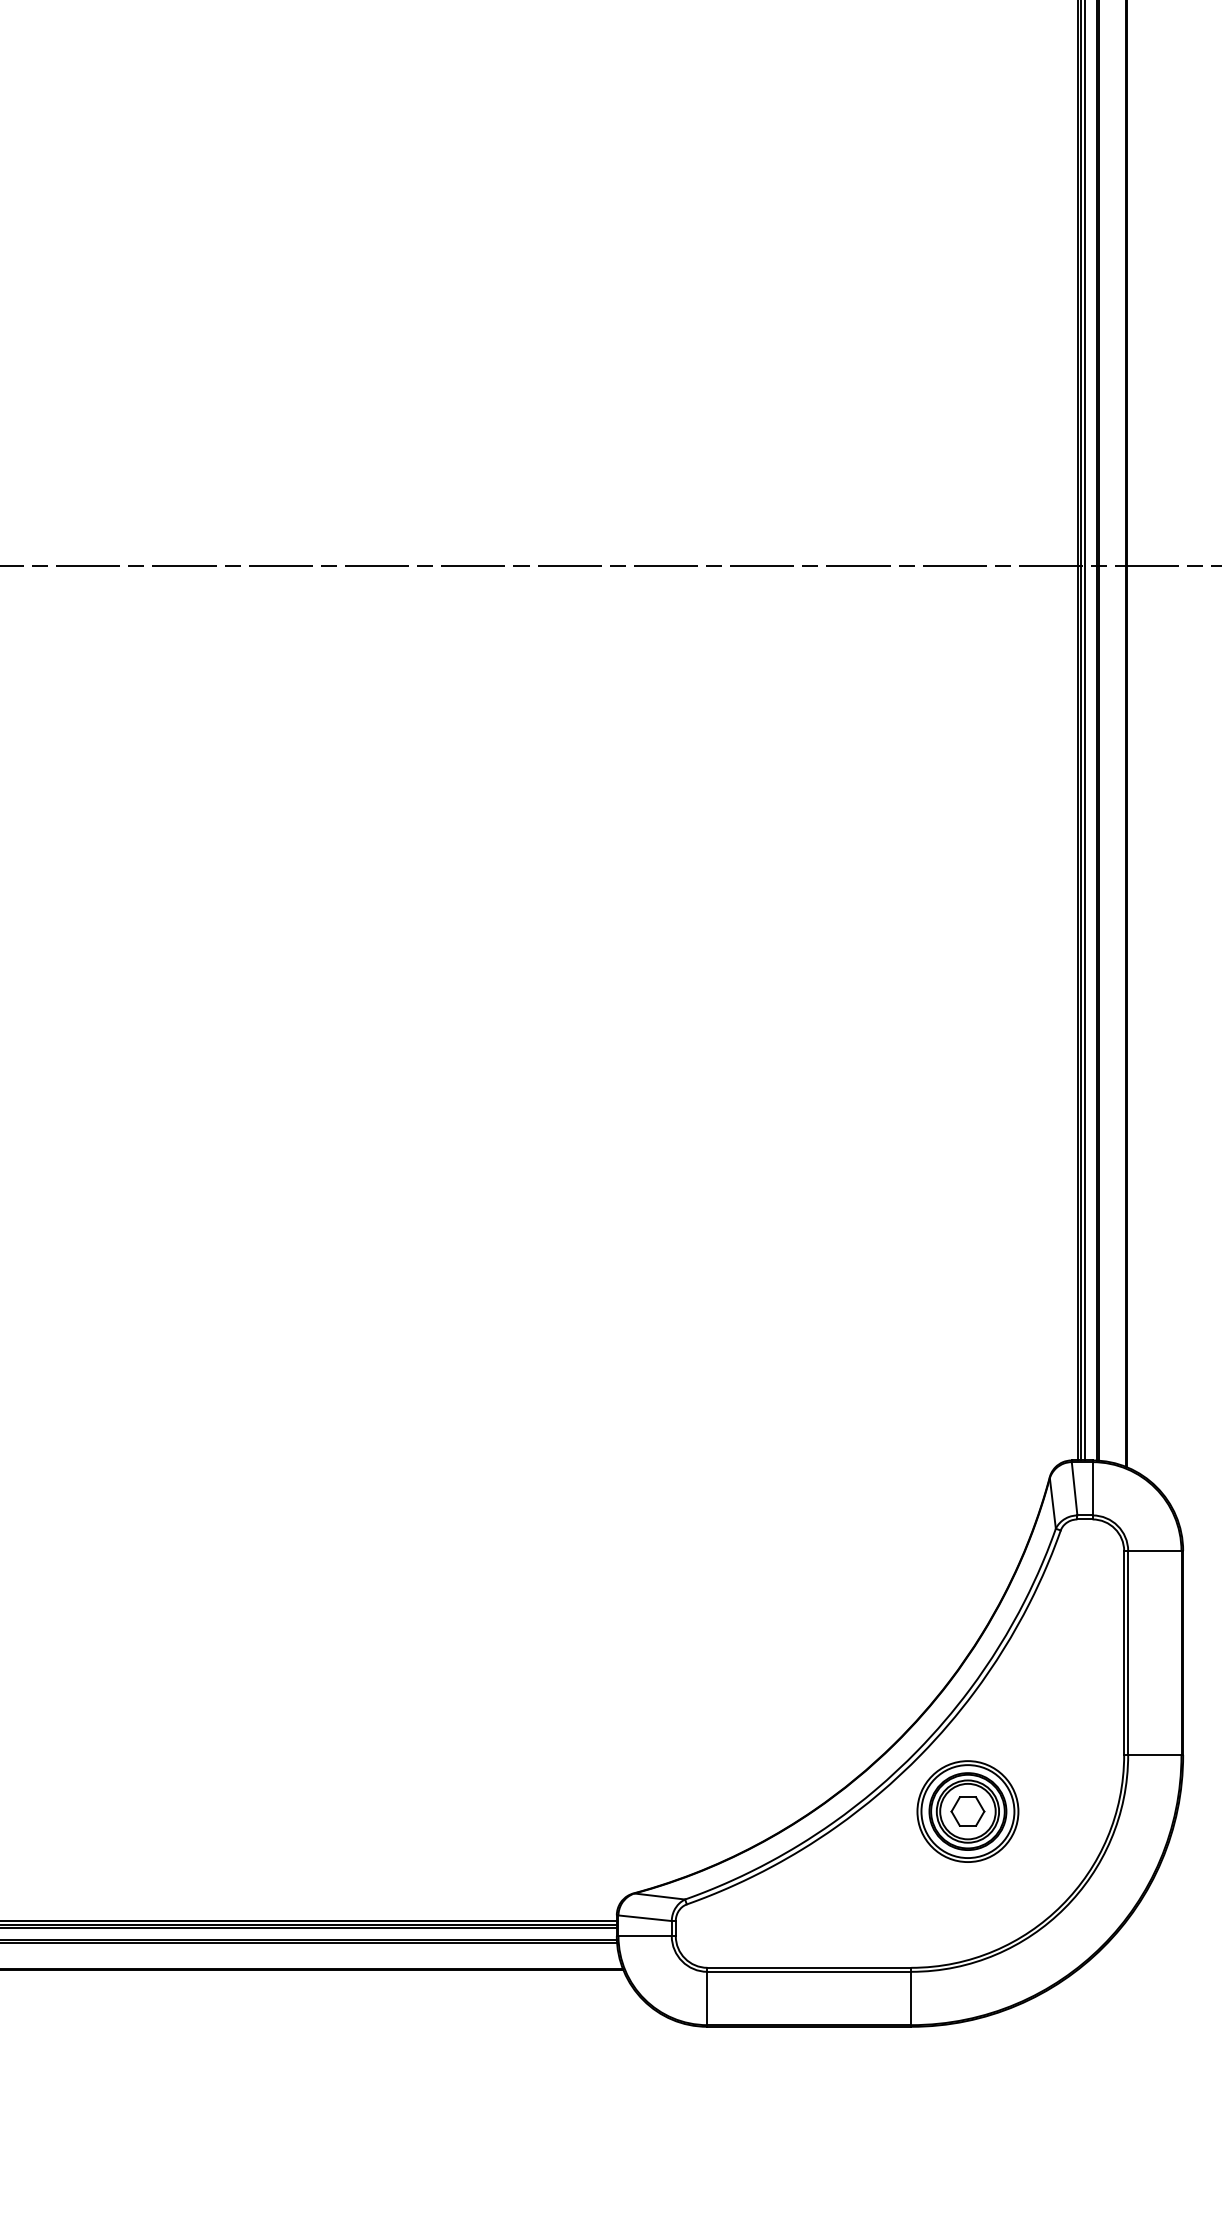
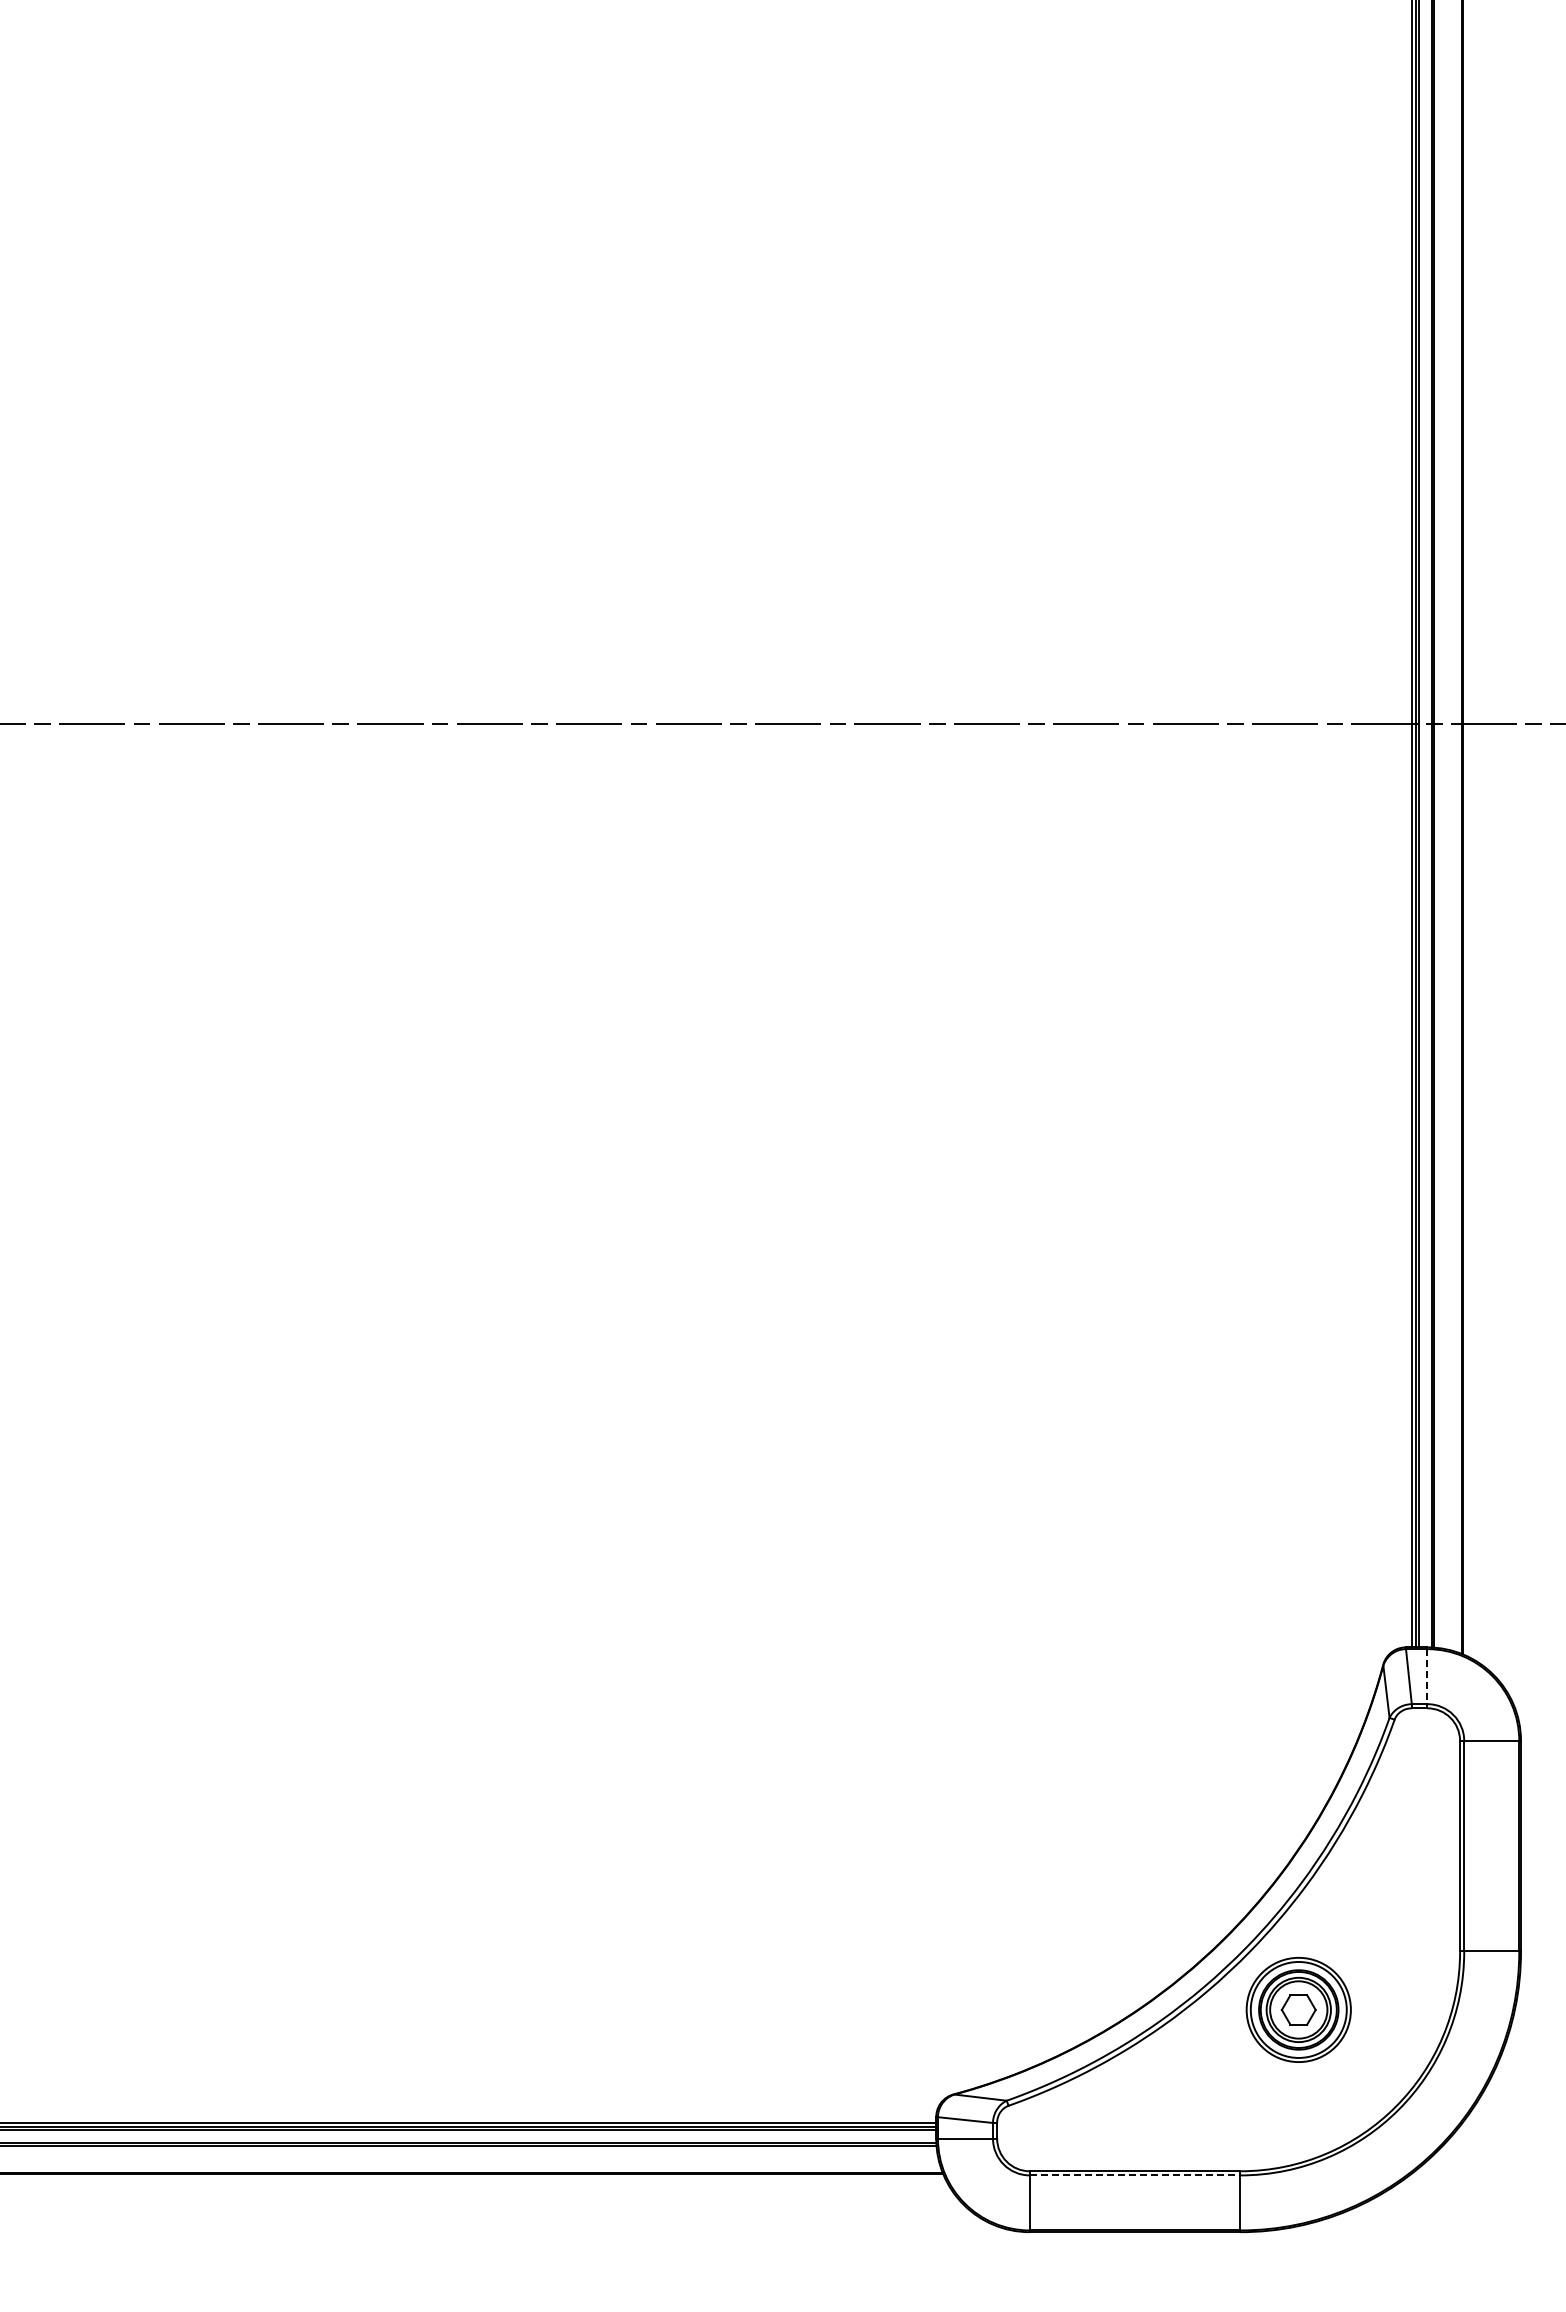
line: (1092, 1488) -> (1427, 1676), solid -> dashed
line: (809, 1971) -> (1135, 2175), solid -> dashed

